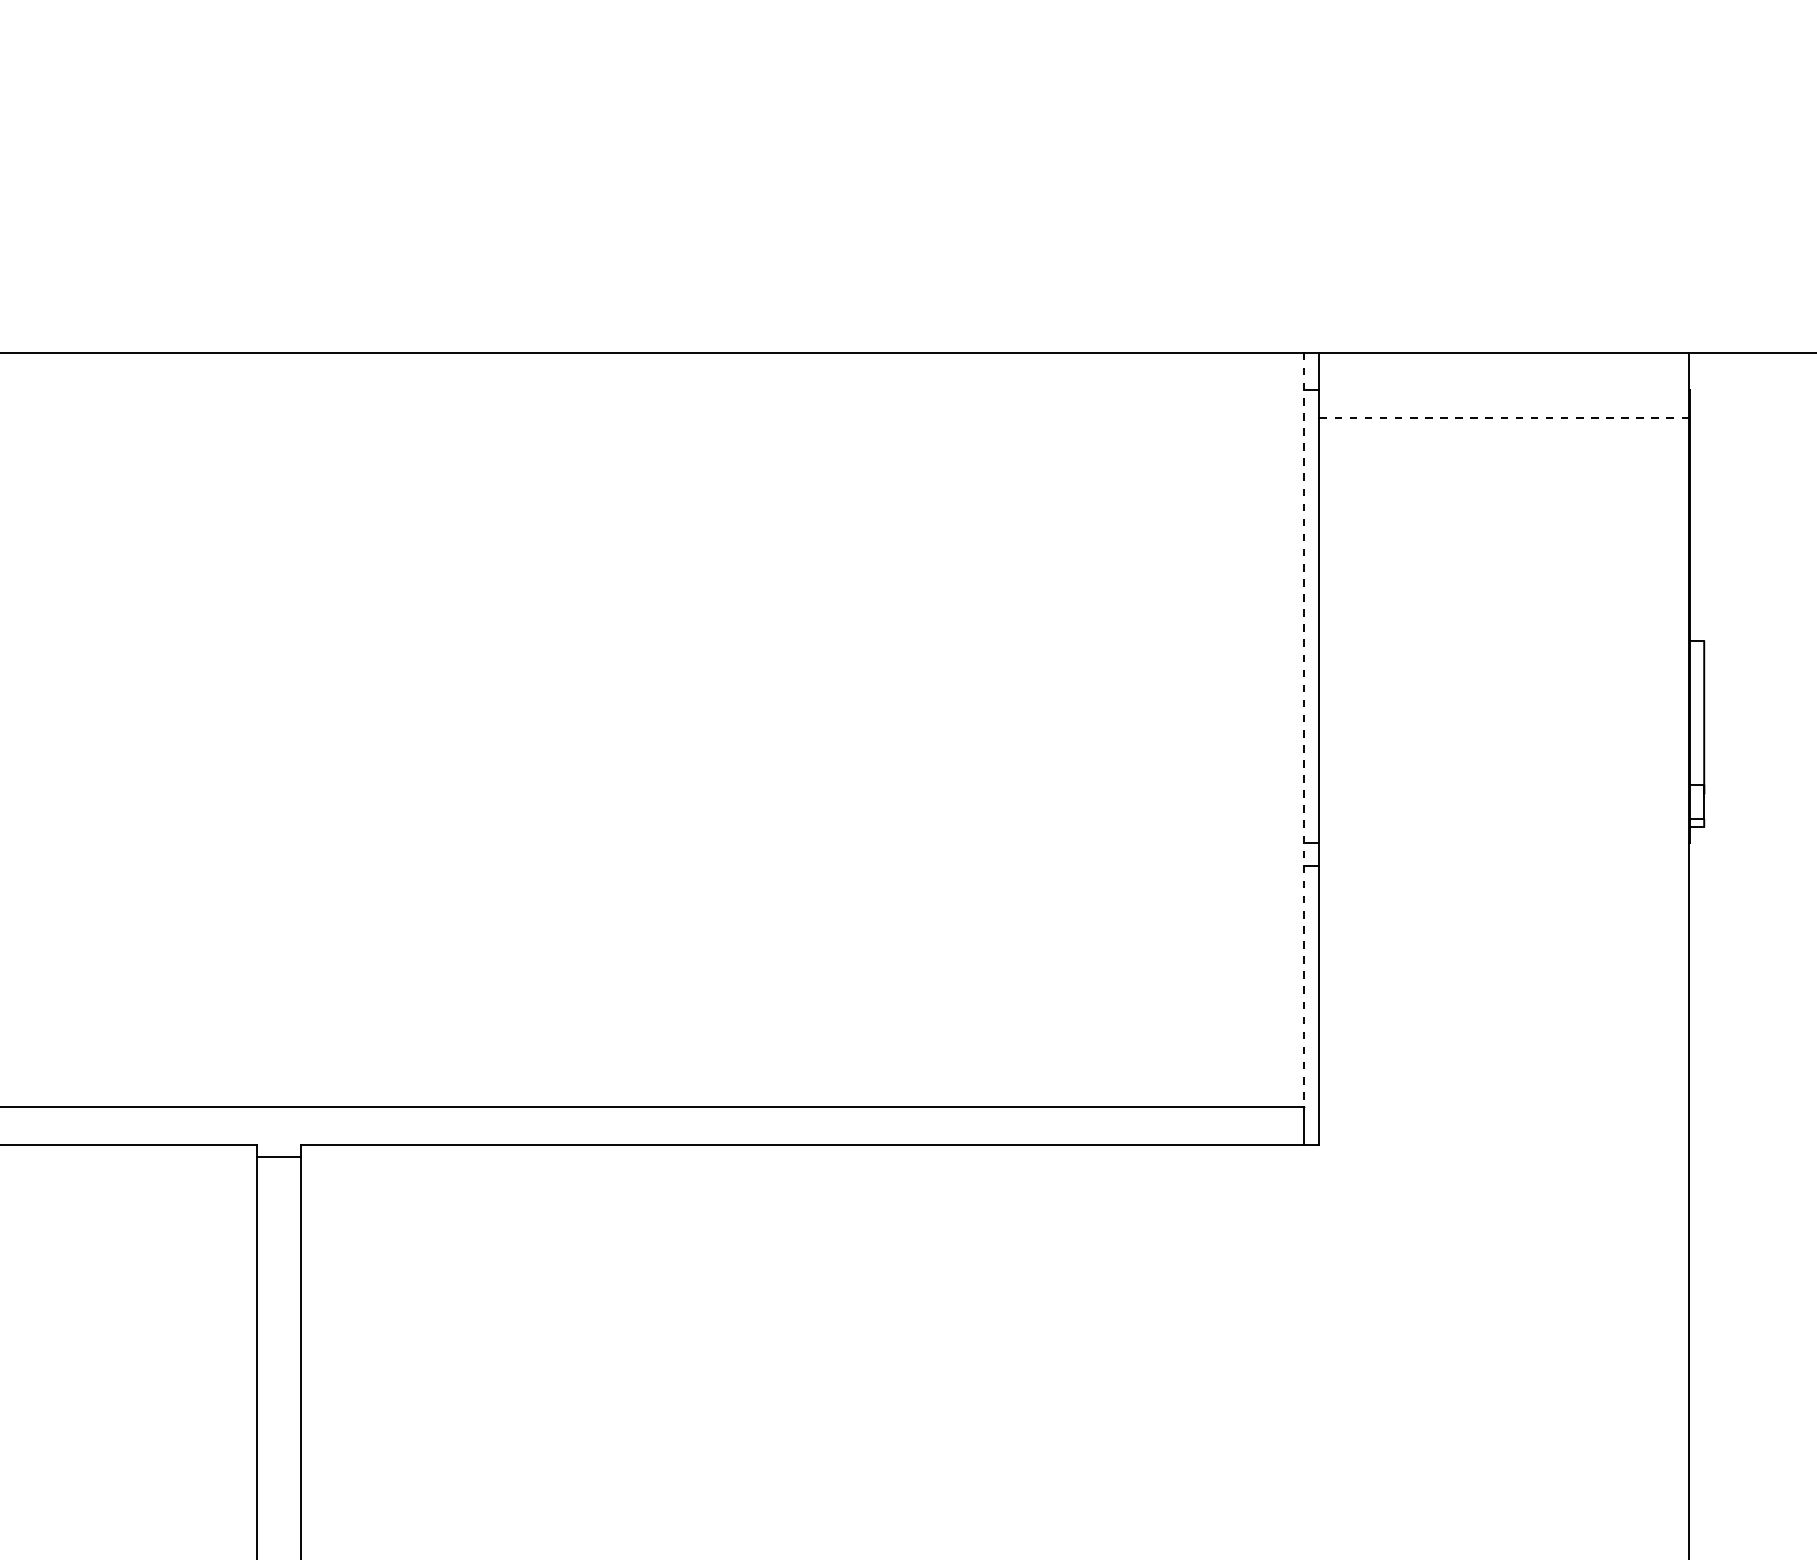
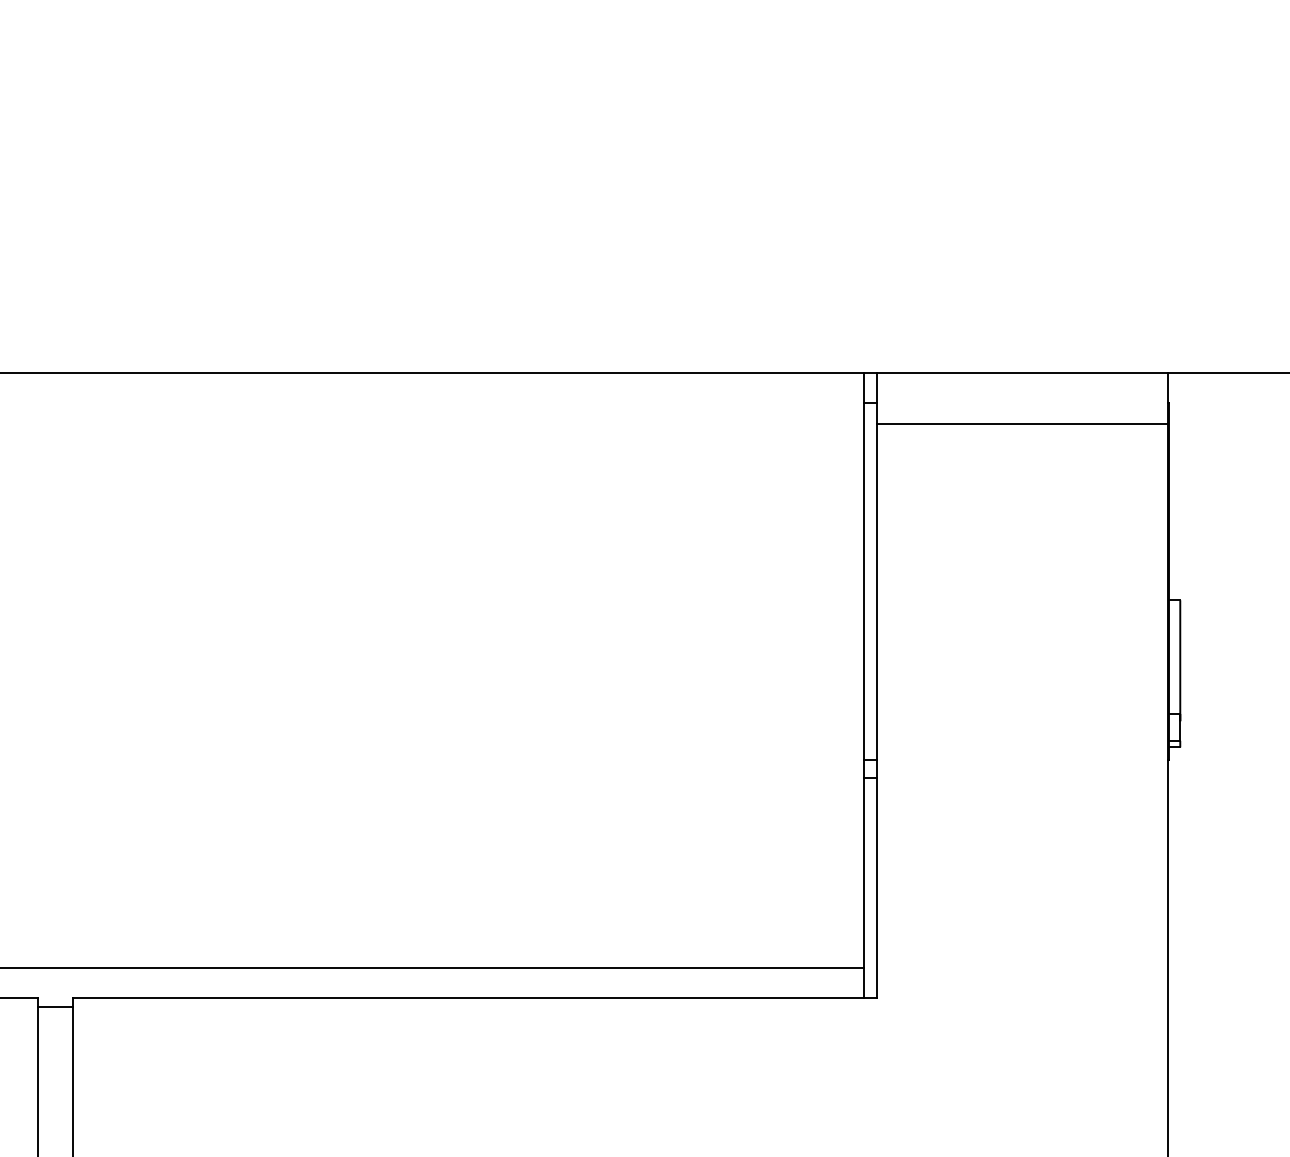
line: (1504, 418) -> (1022, 424), dashed -> solid
line: (1303, 730) -> (863, 670), dashed -> solid

